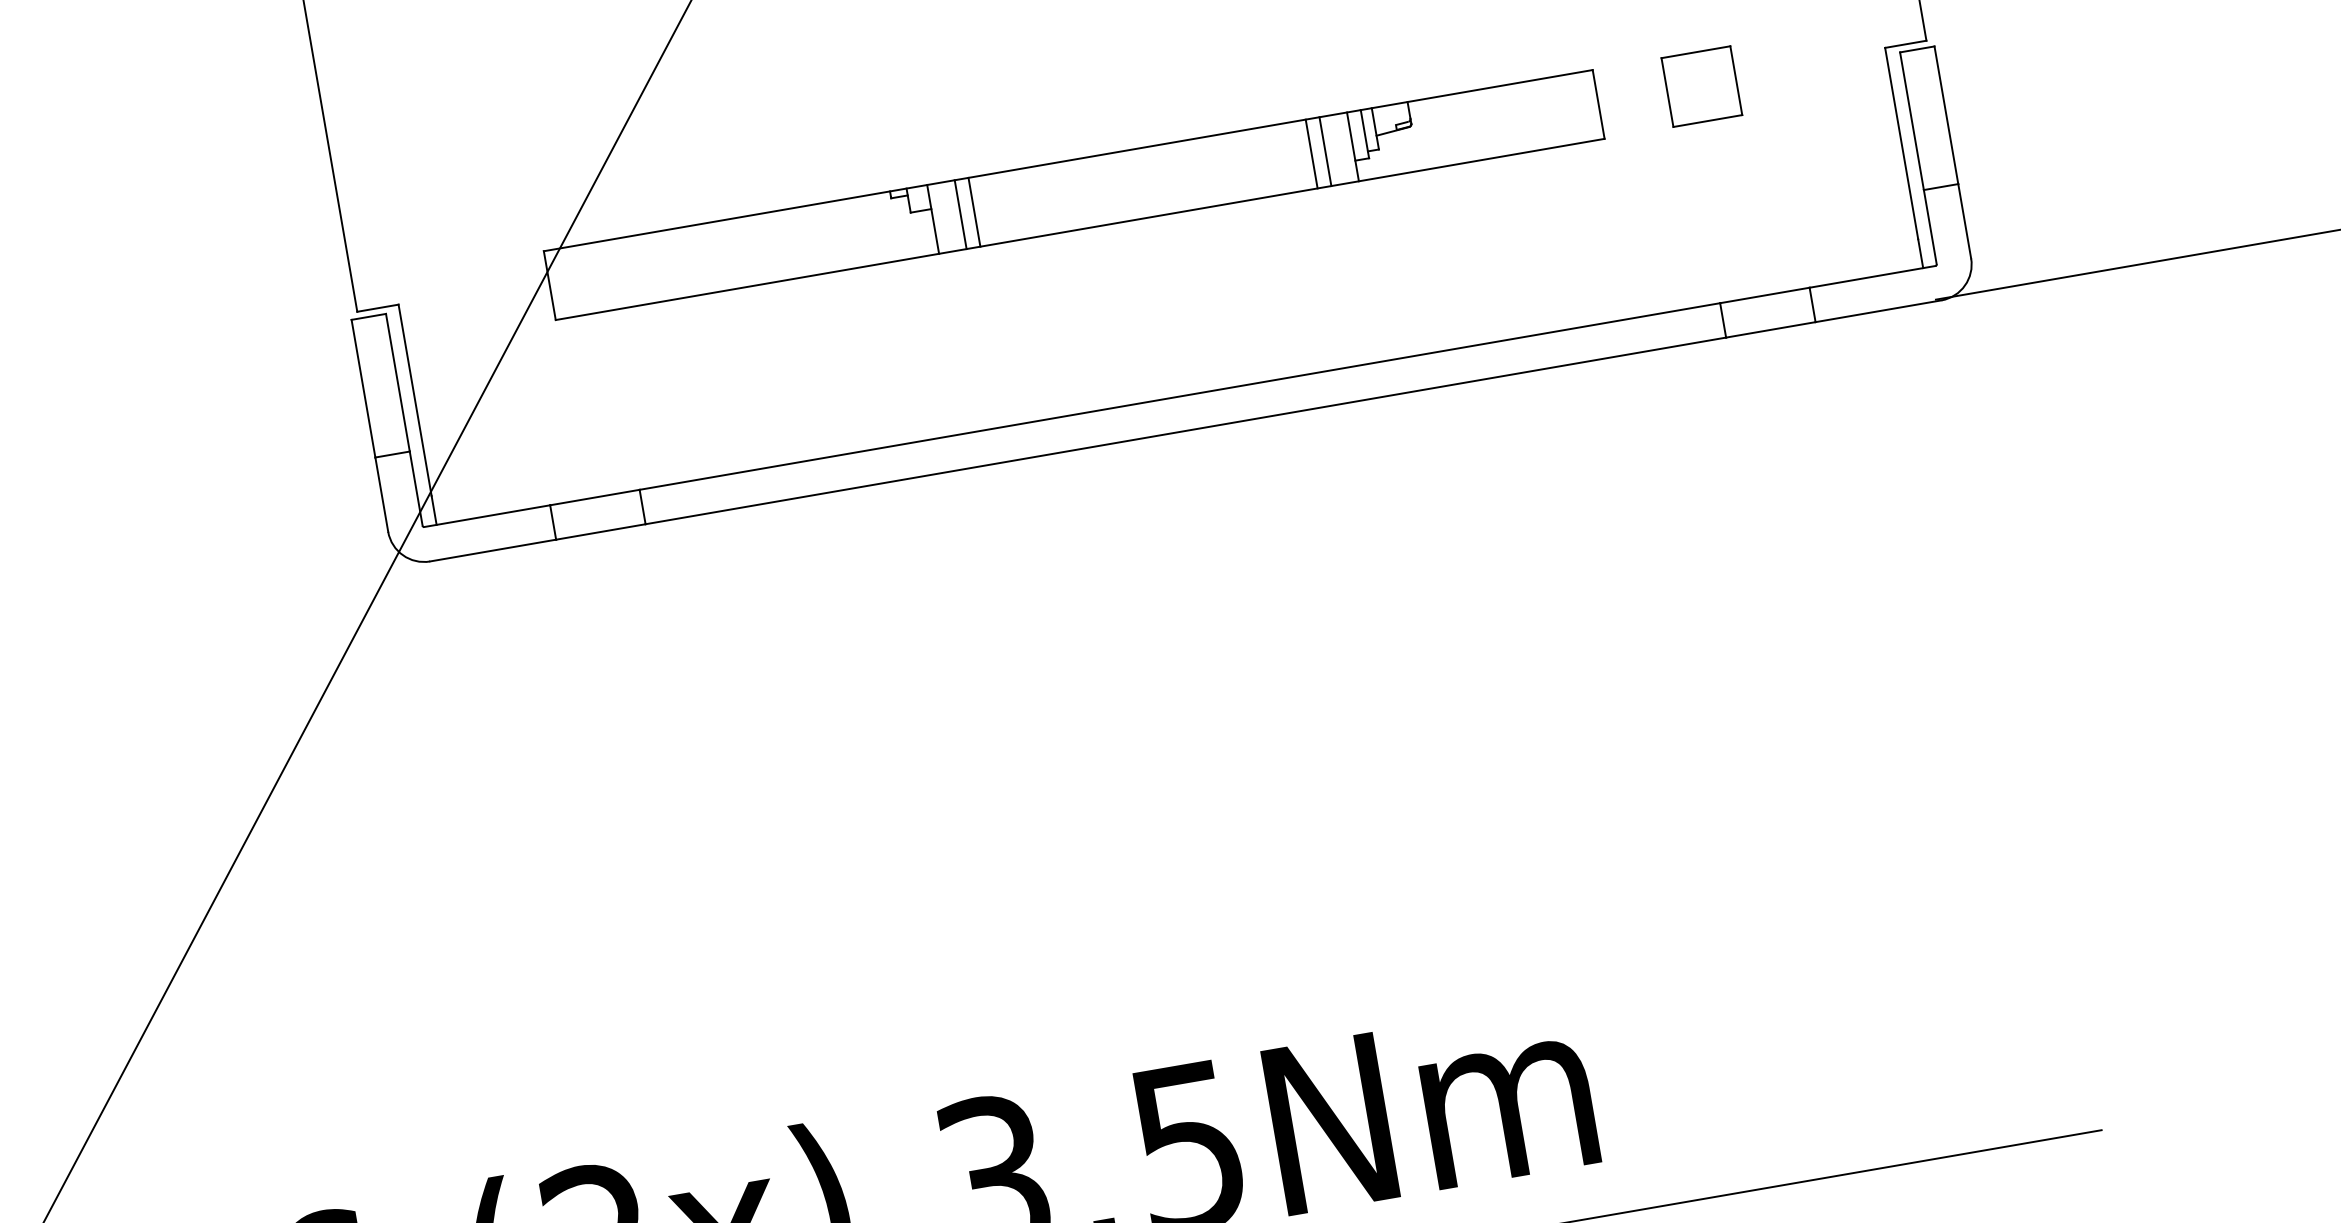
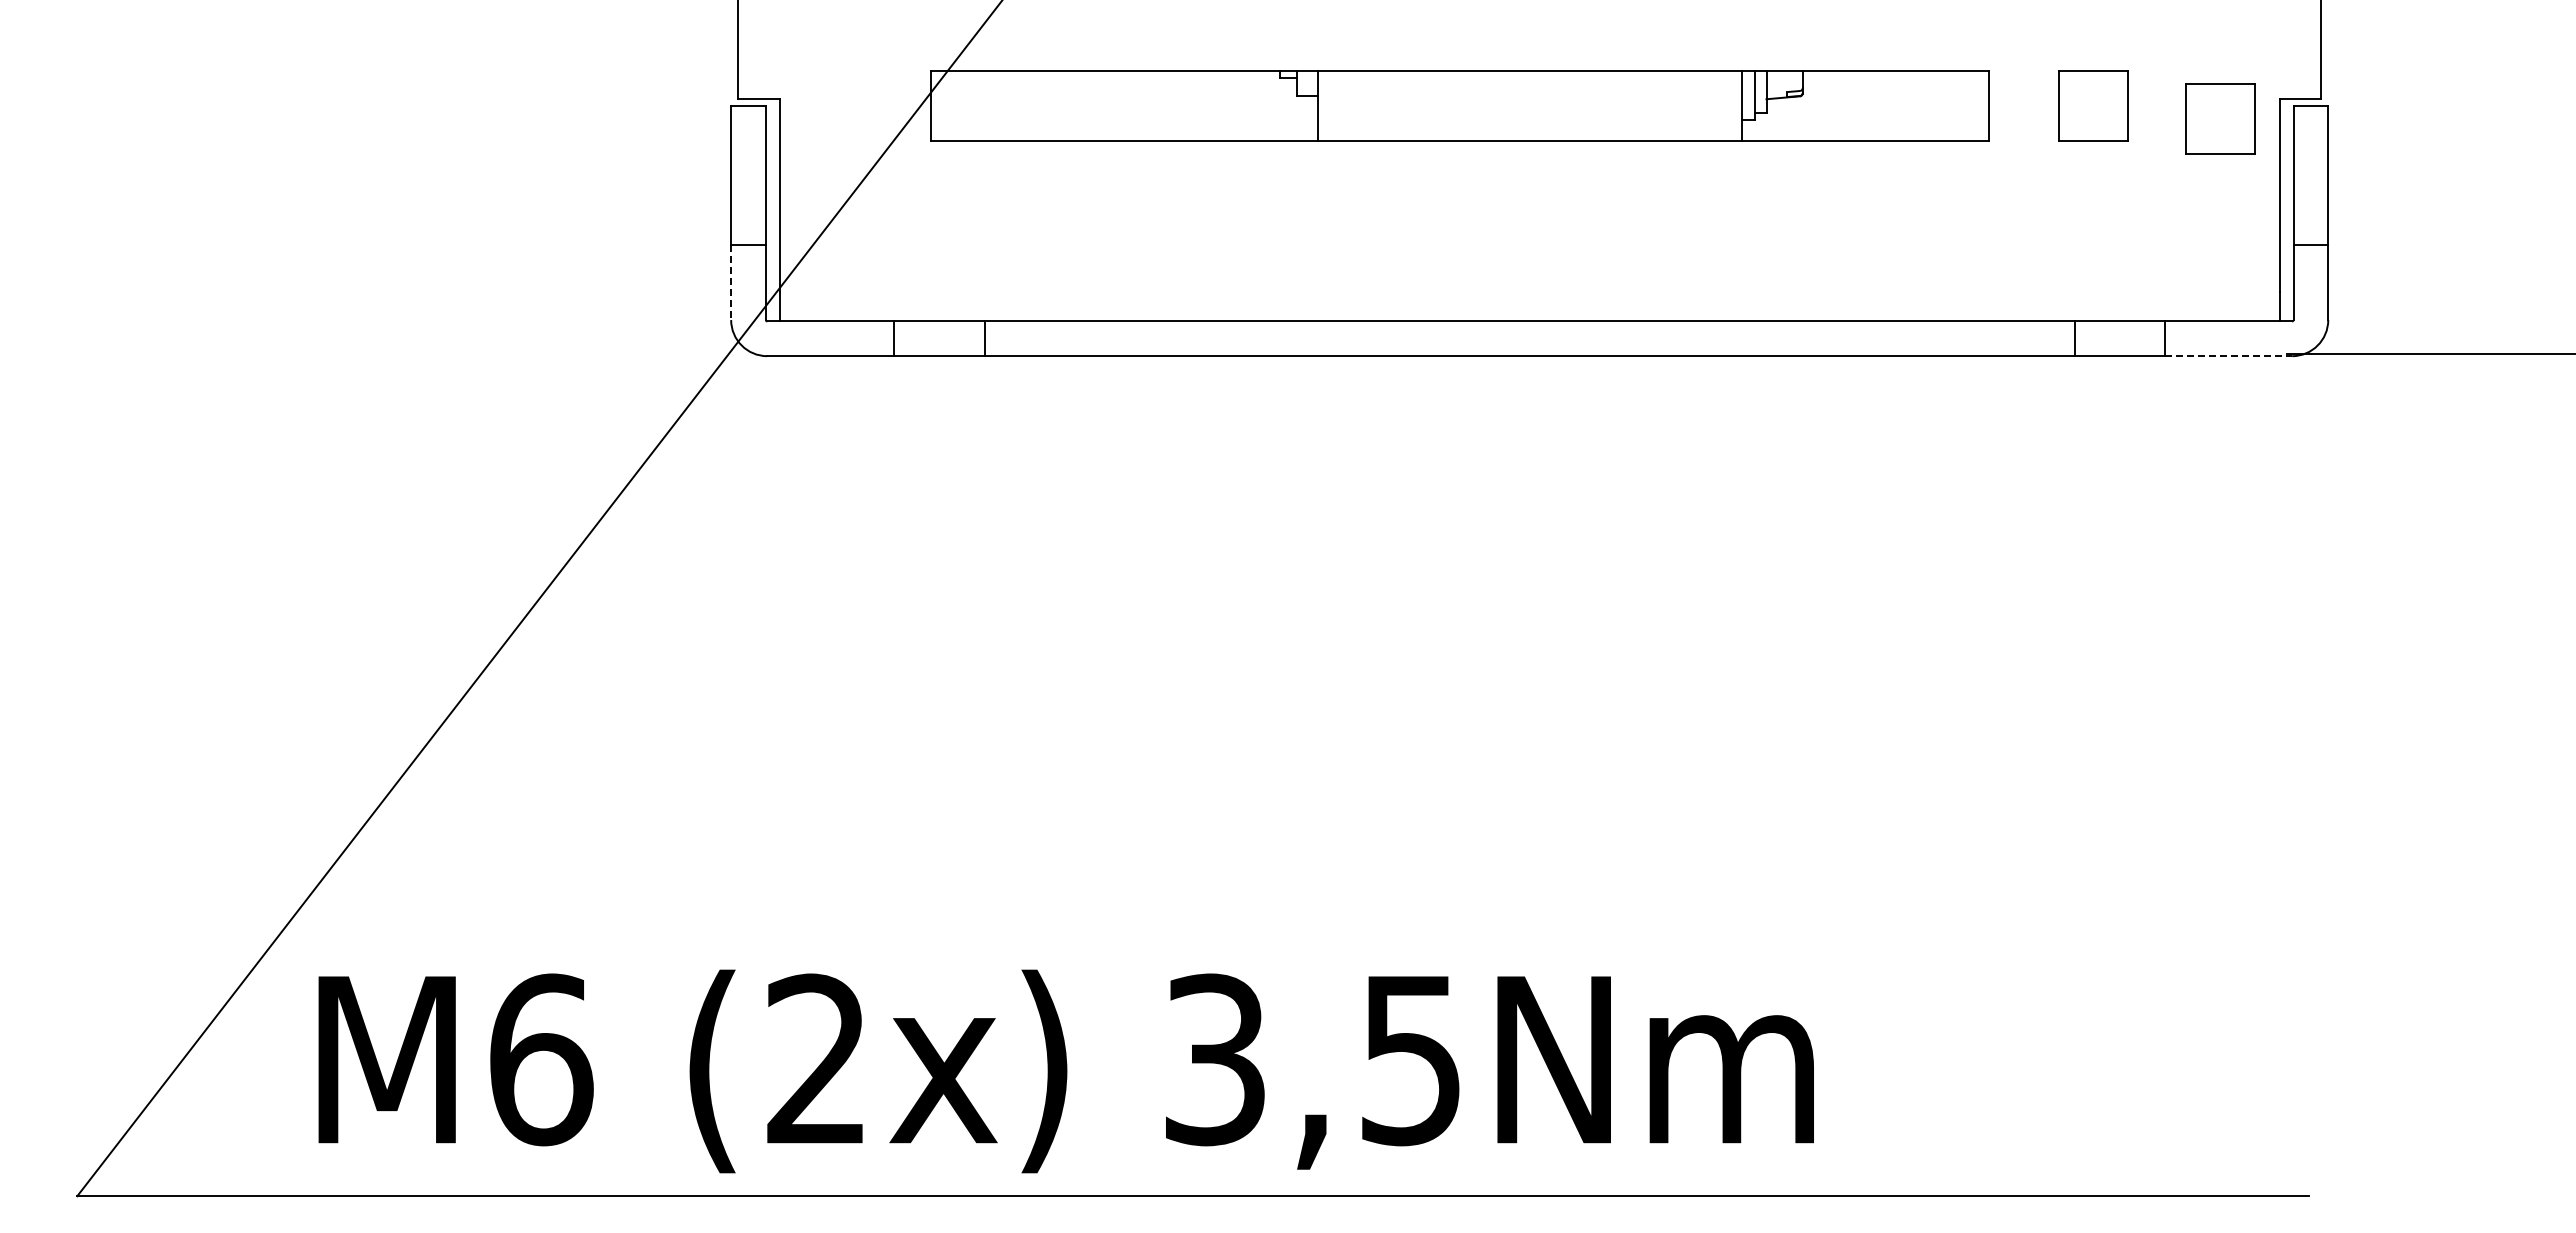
part: (1829, 77) -> (2220, 118), added
line: (1325, 151) -> (1713, 105), removed
line: (1311, 153) -> (1699, 105), removed
line: (974, 211) -> (1359, 105), removed
line: (960, 214) -> (1345, 105), removed
line: (1878, 311) -> (2228, 356), solid -> dashed
line: (382, 495) -> (731, 283), solid -> dashed

